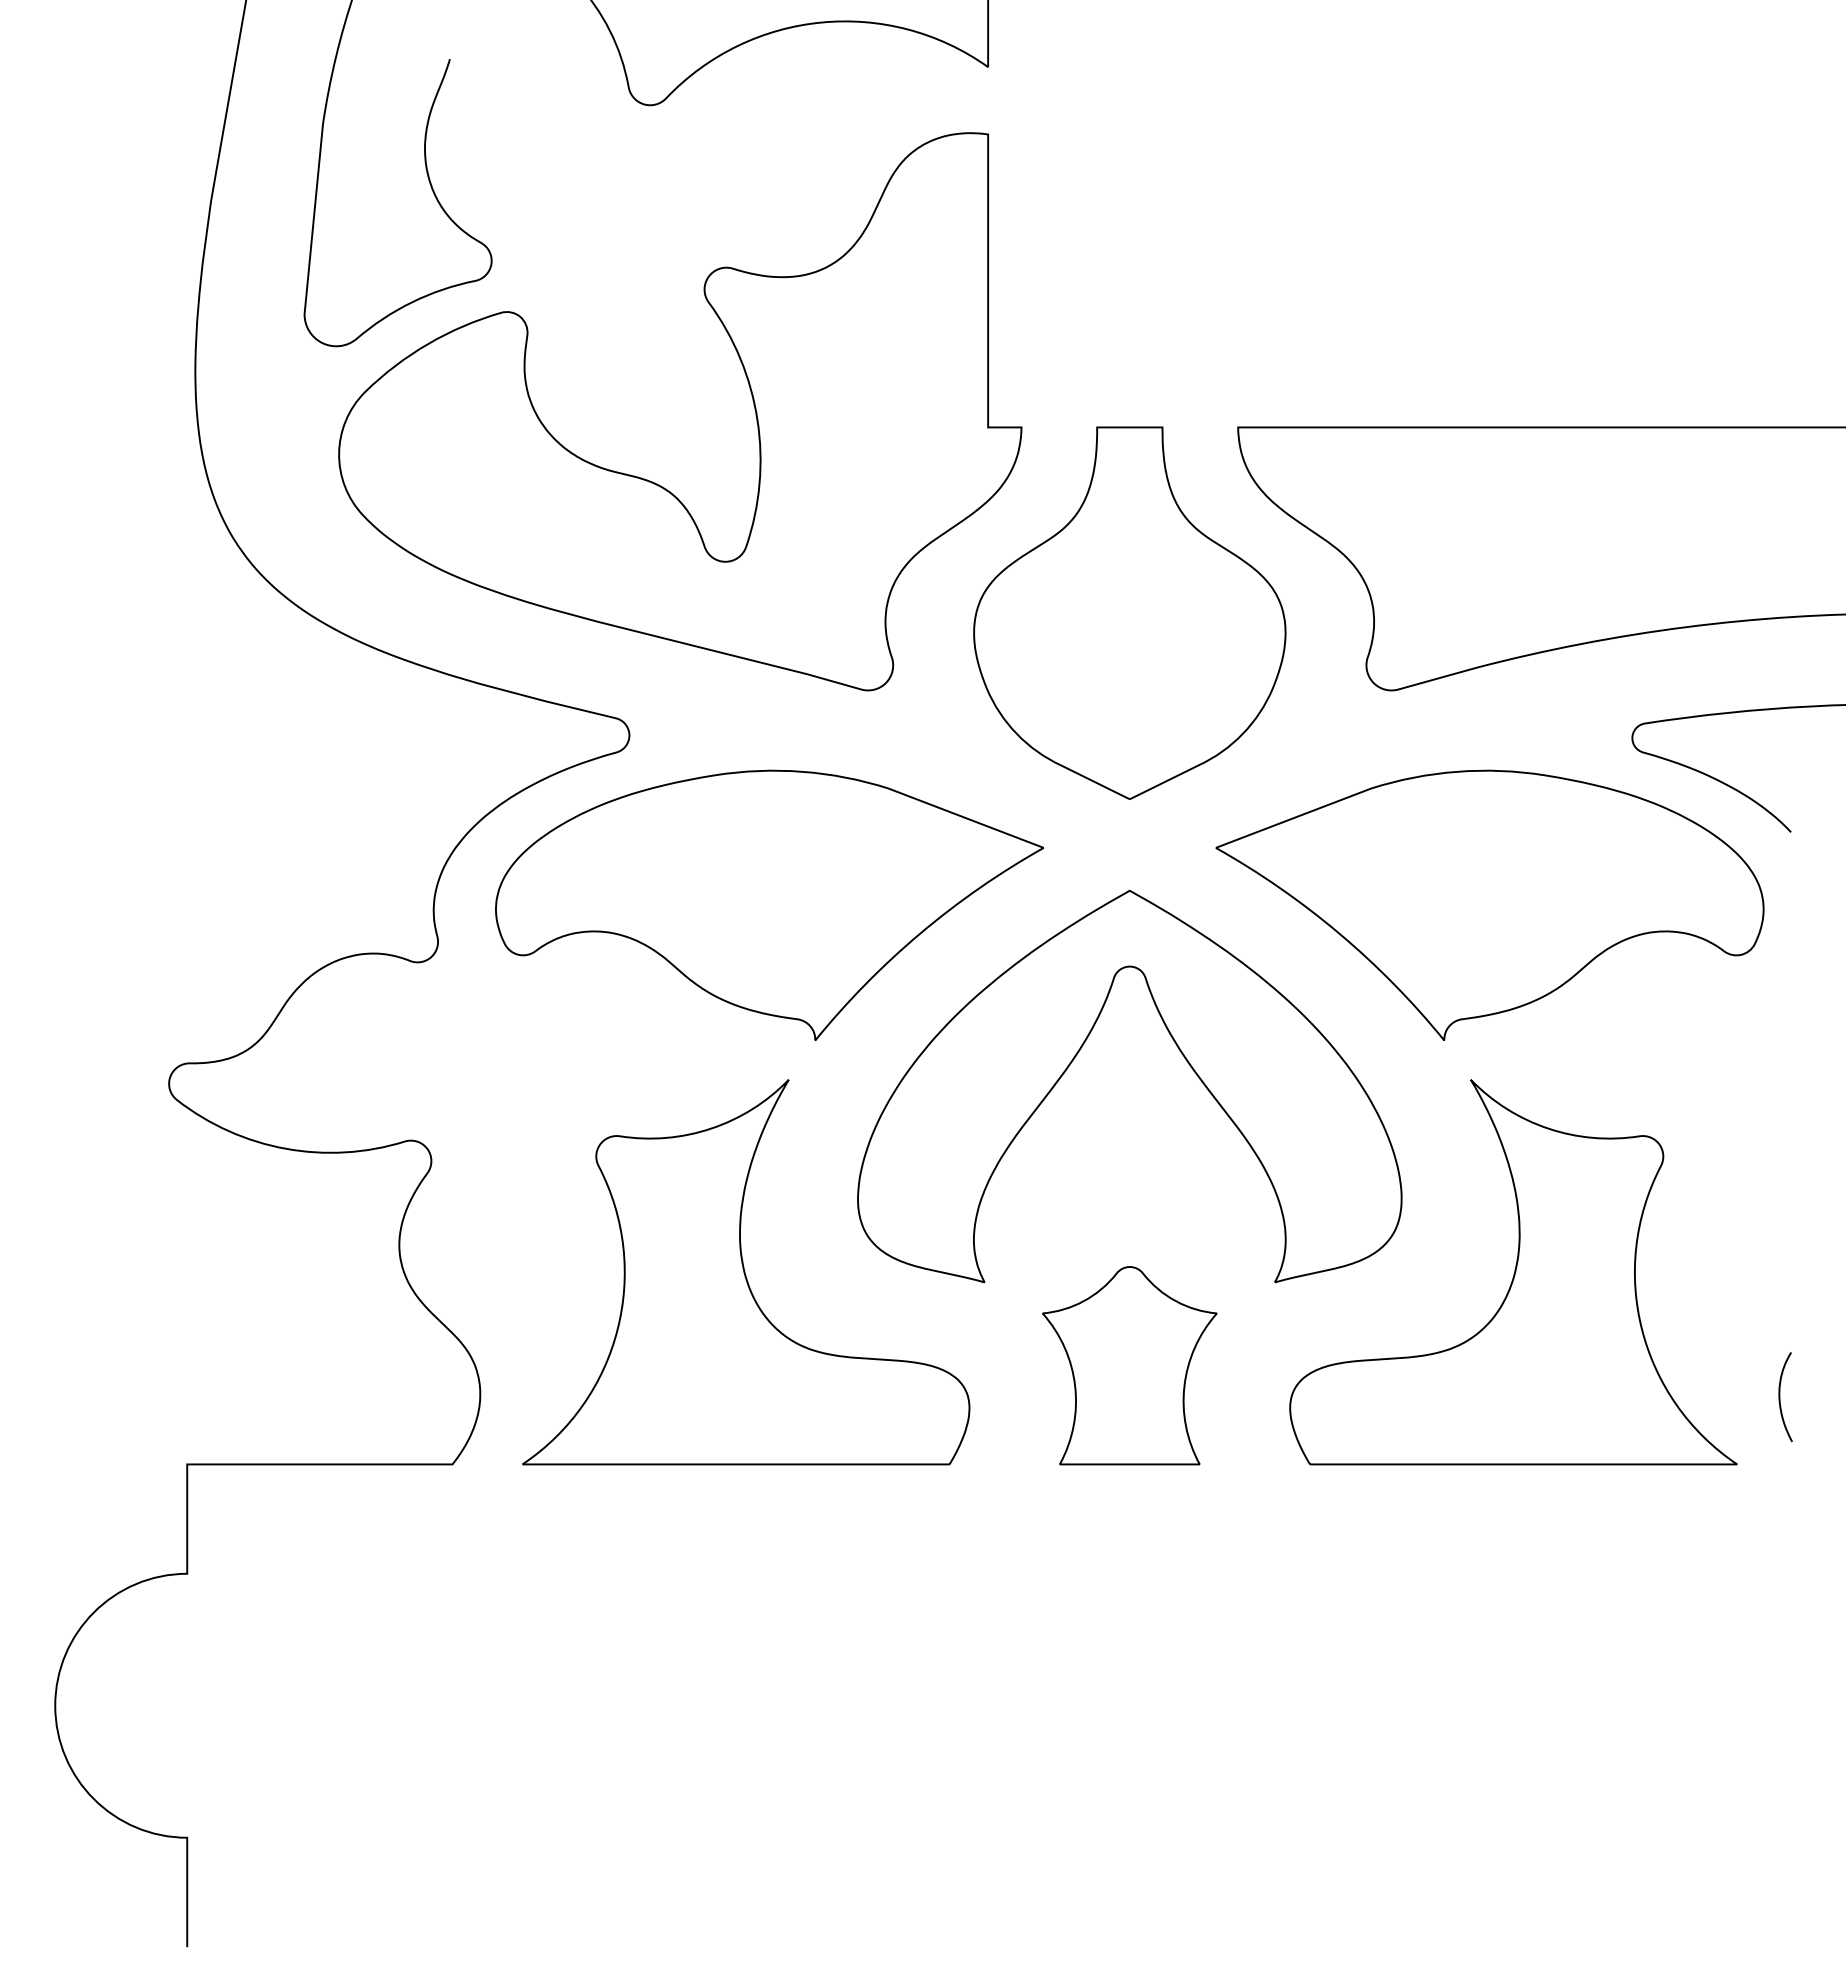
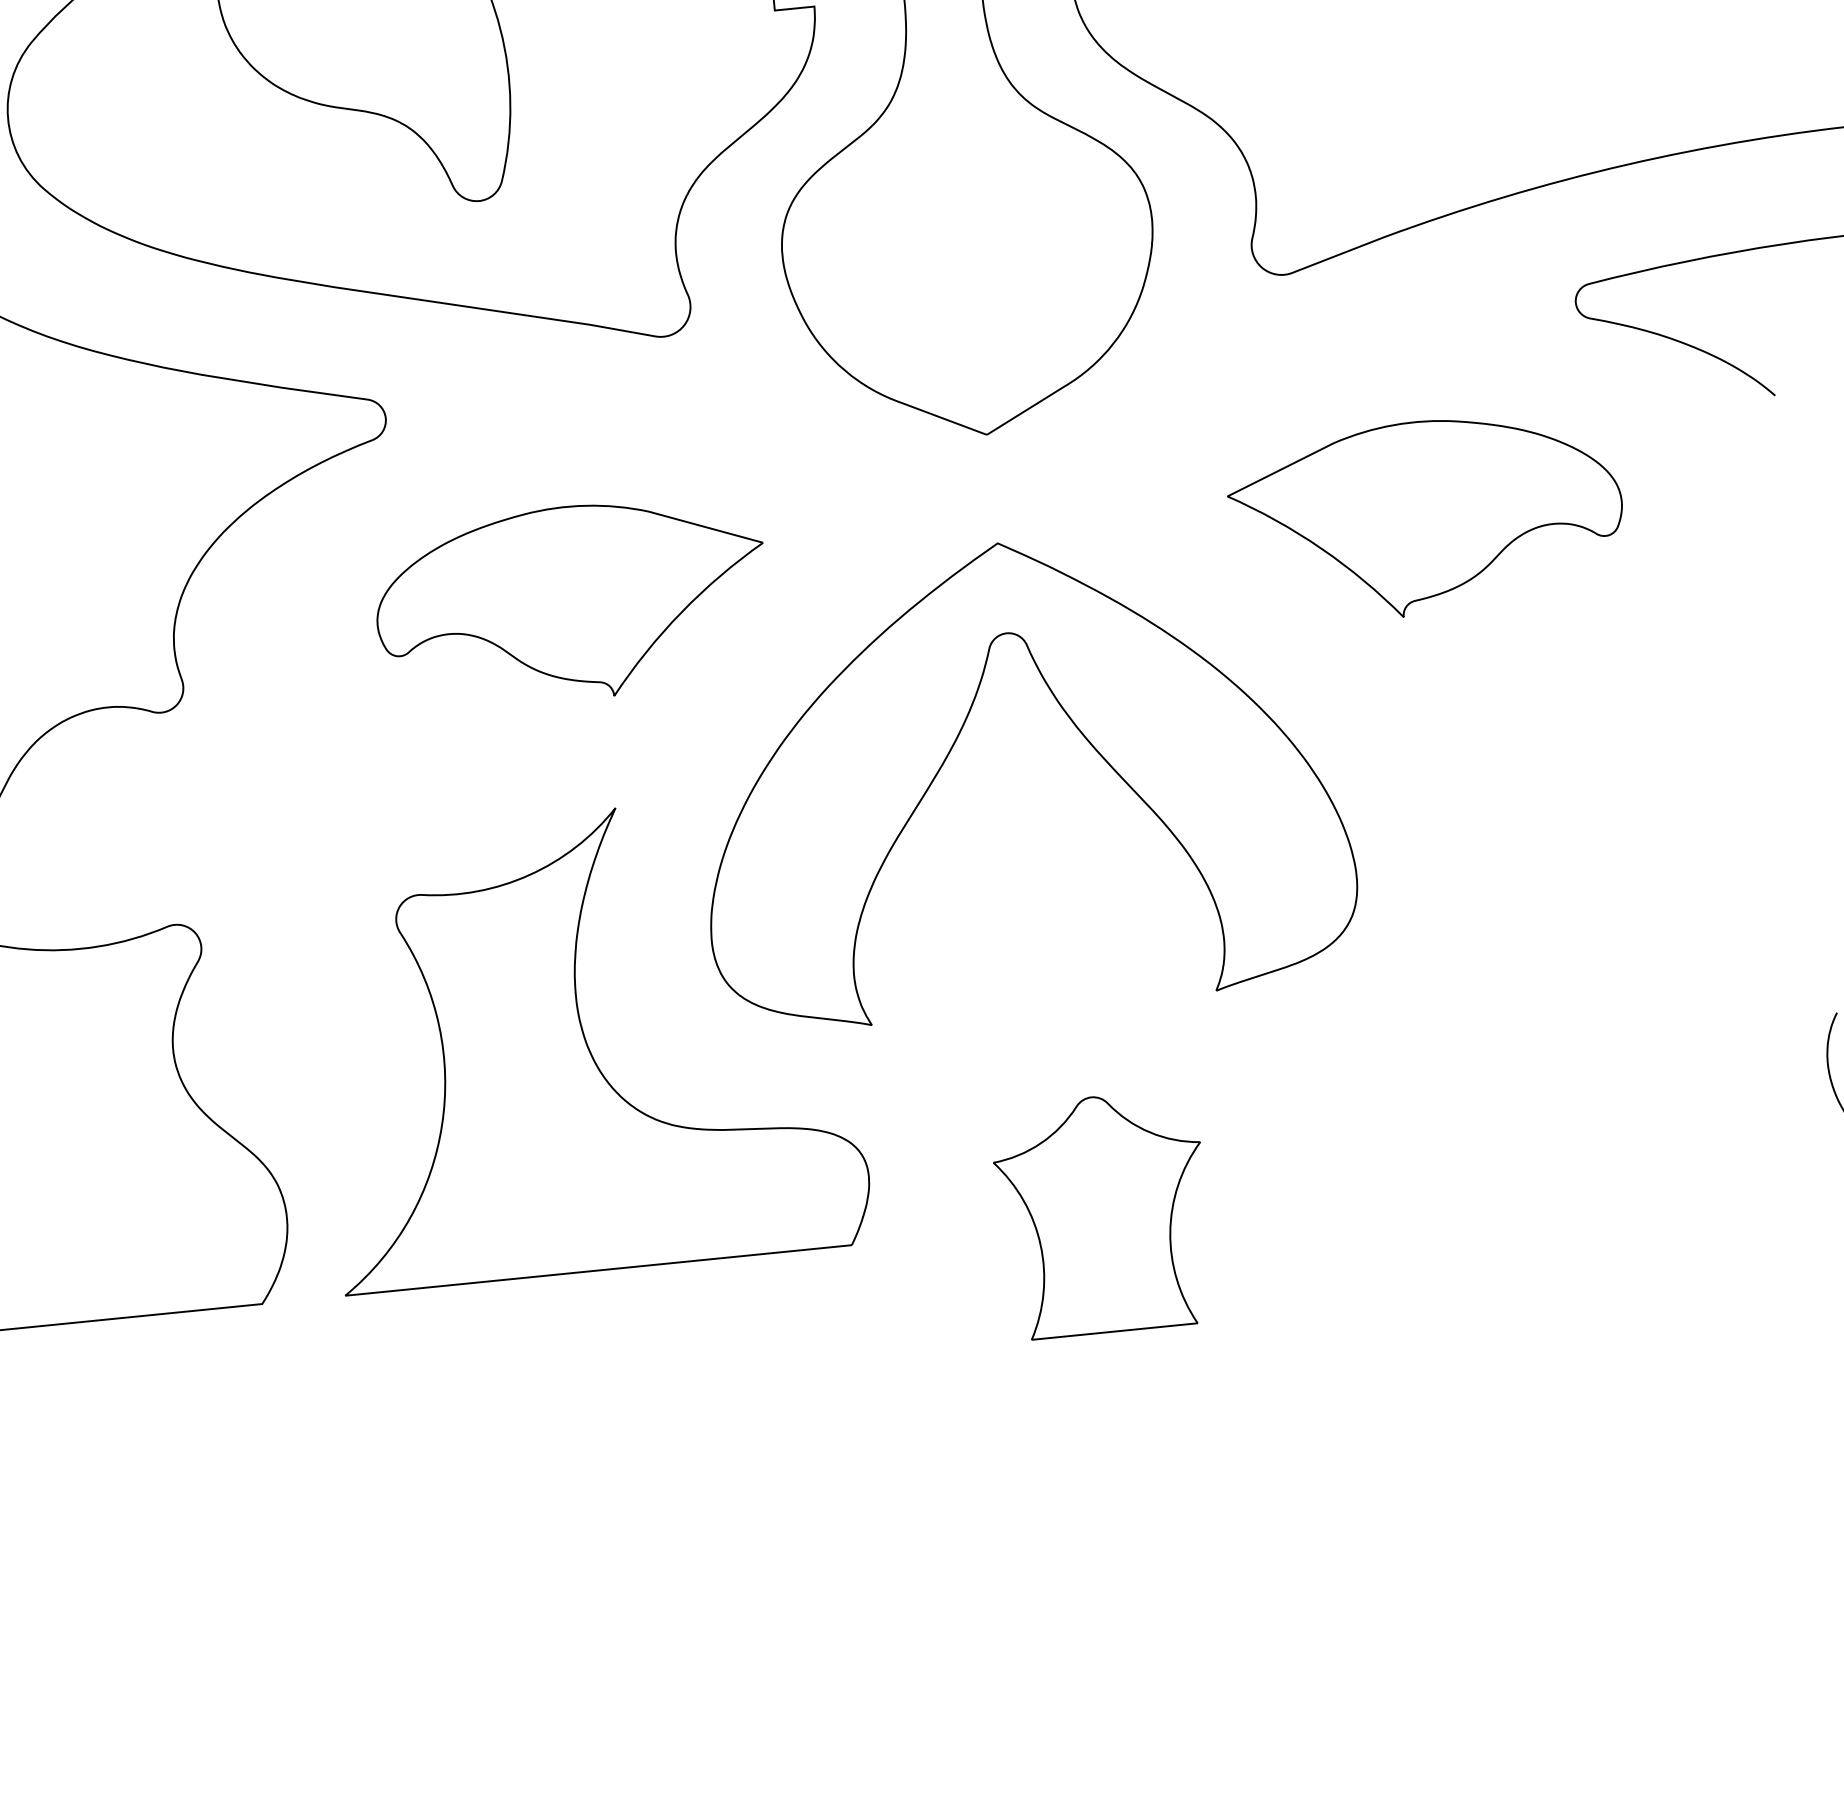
part: (769, 904) -> (571, 602), size x0.6
part: (1489, 904) -> (1426, 517), size x0.6
part: (1513, 1272) -> (1498, 950), removed
part: (1129, 1365) -> (1102, 1214), moved

